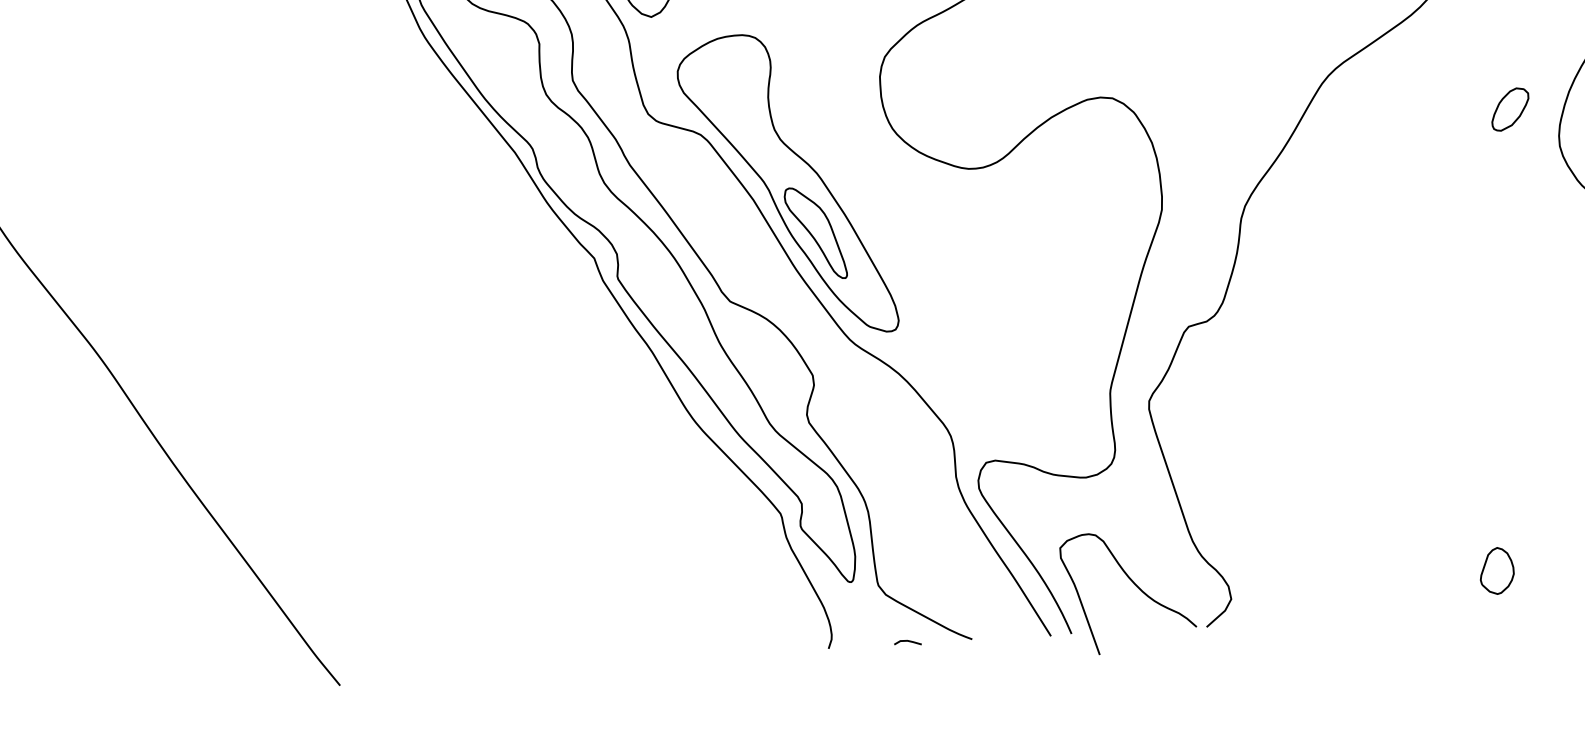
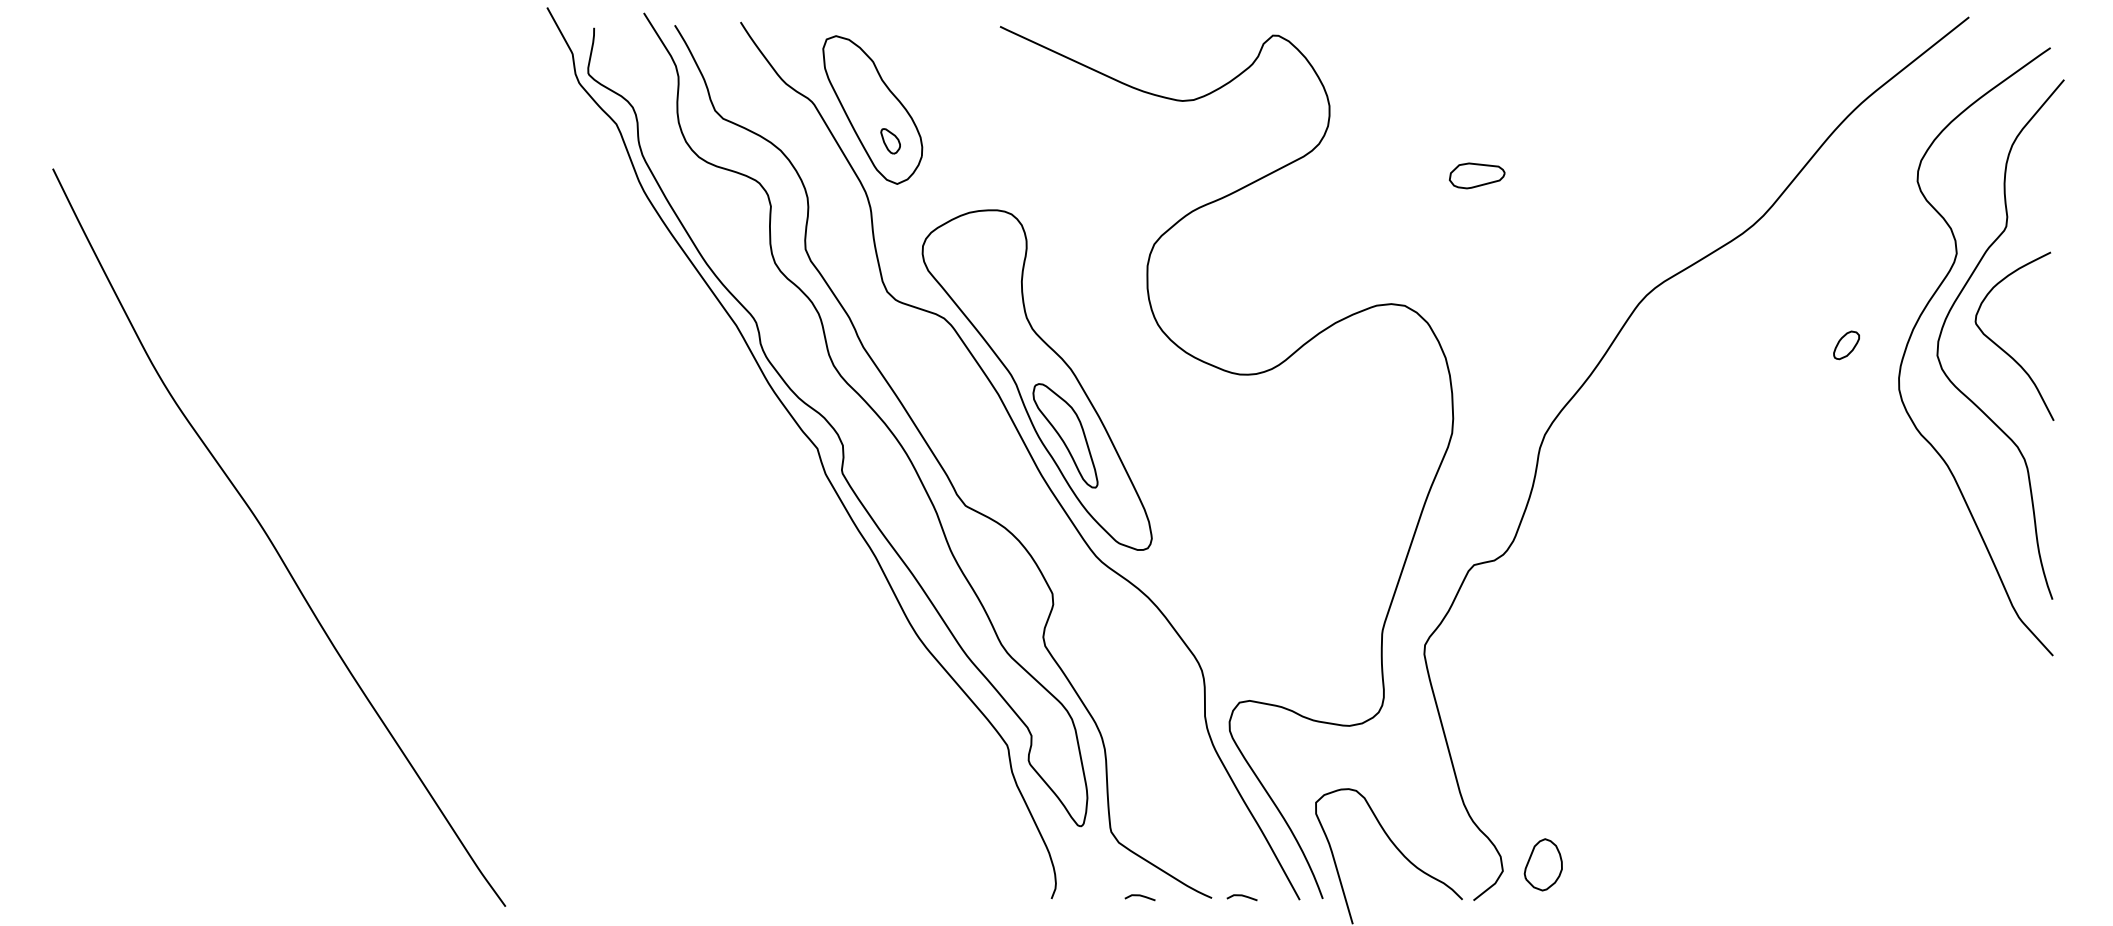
part: (1510, 109) -> (1846, 345), size x0.6
part: (1496, 570) -> (1542, 864), moved
line: (998, 636) -> (1241, 896), added

